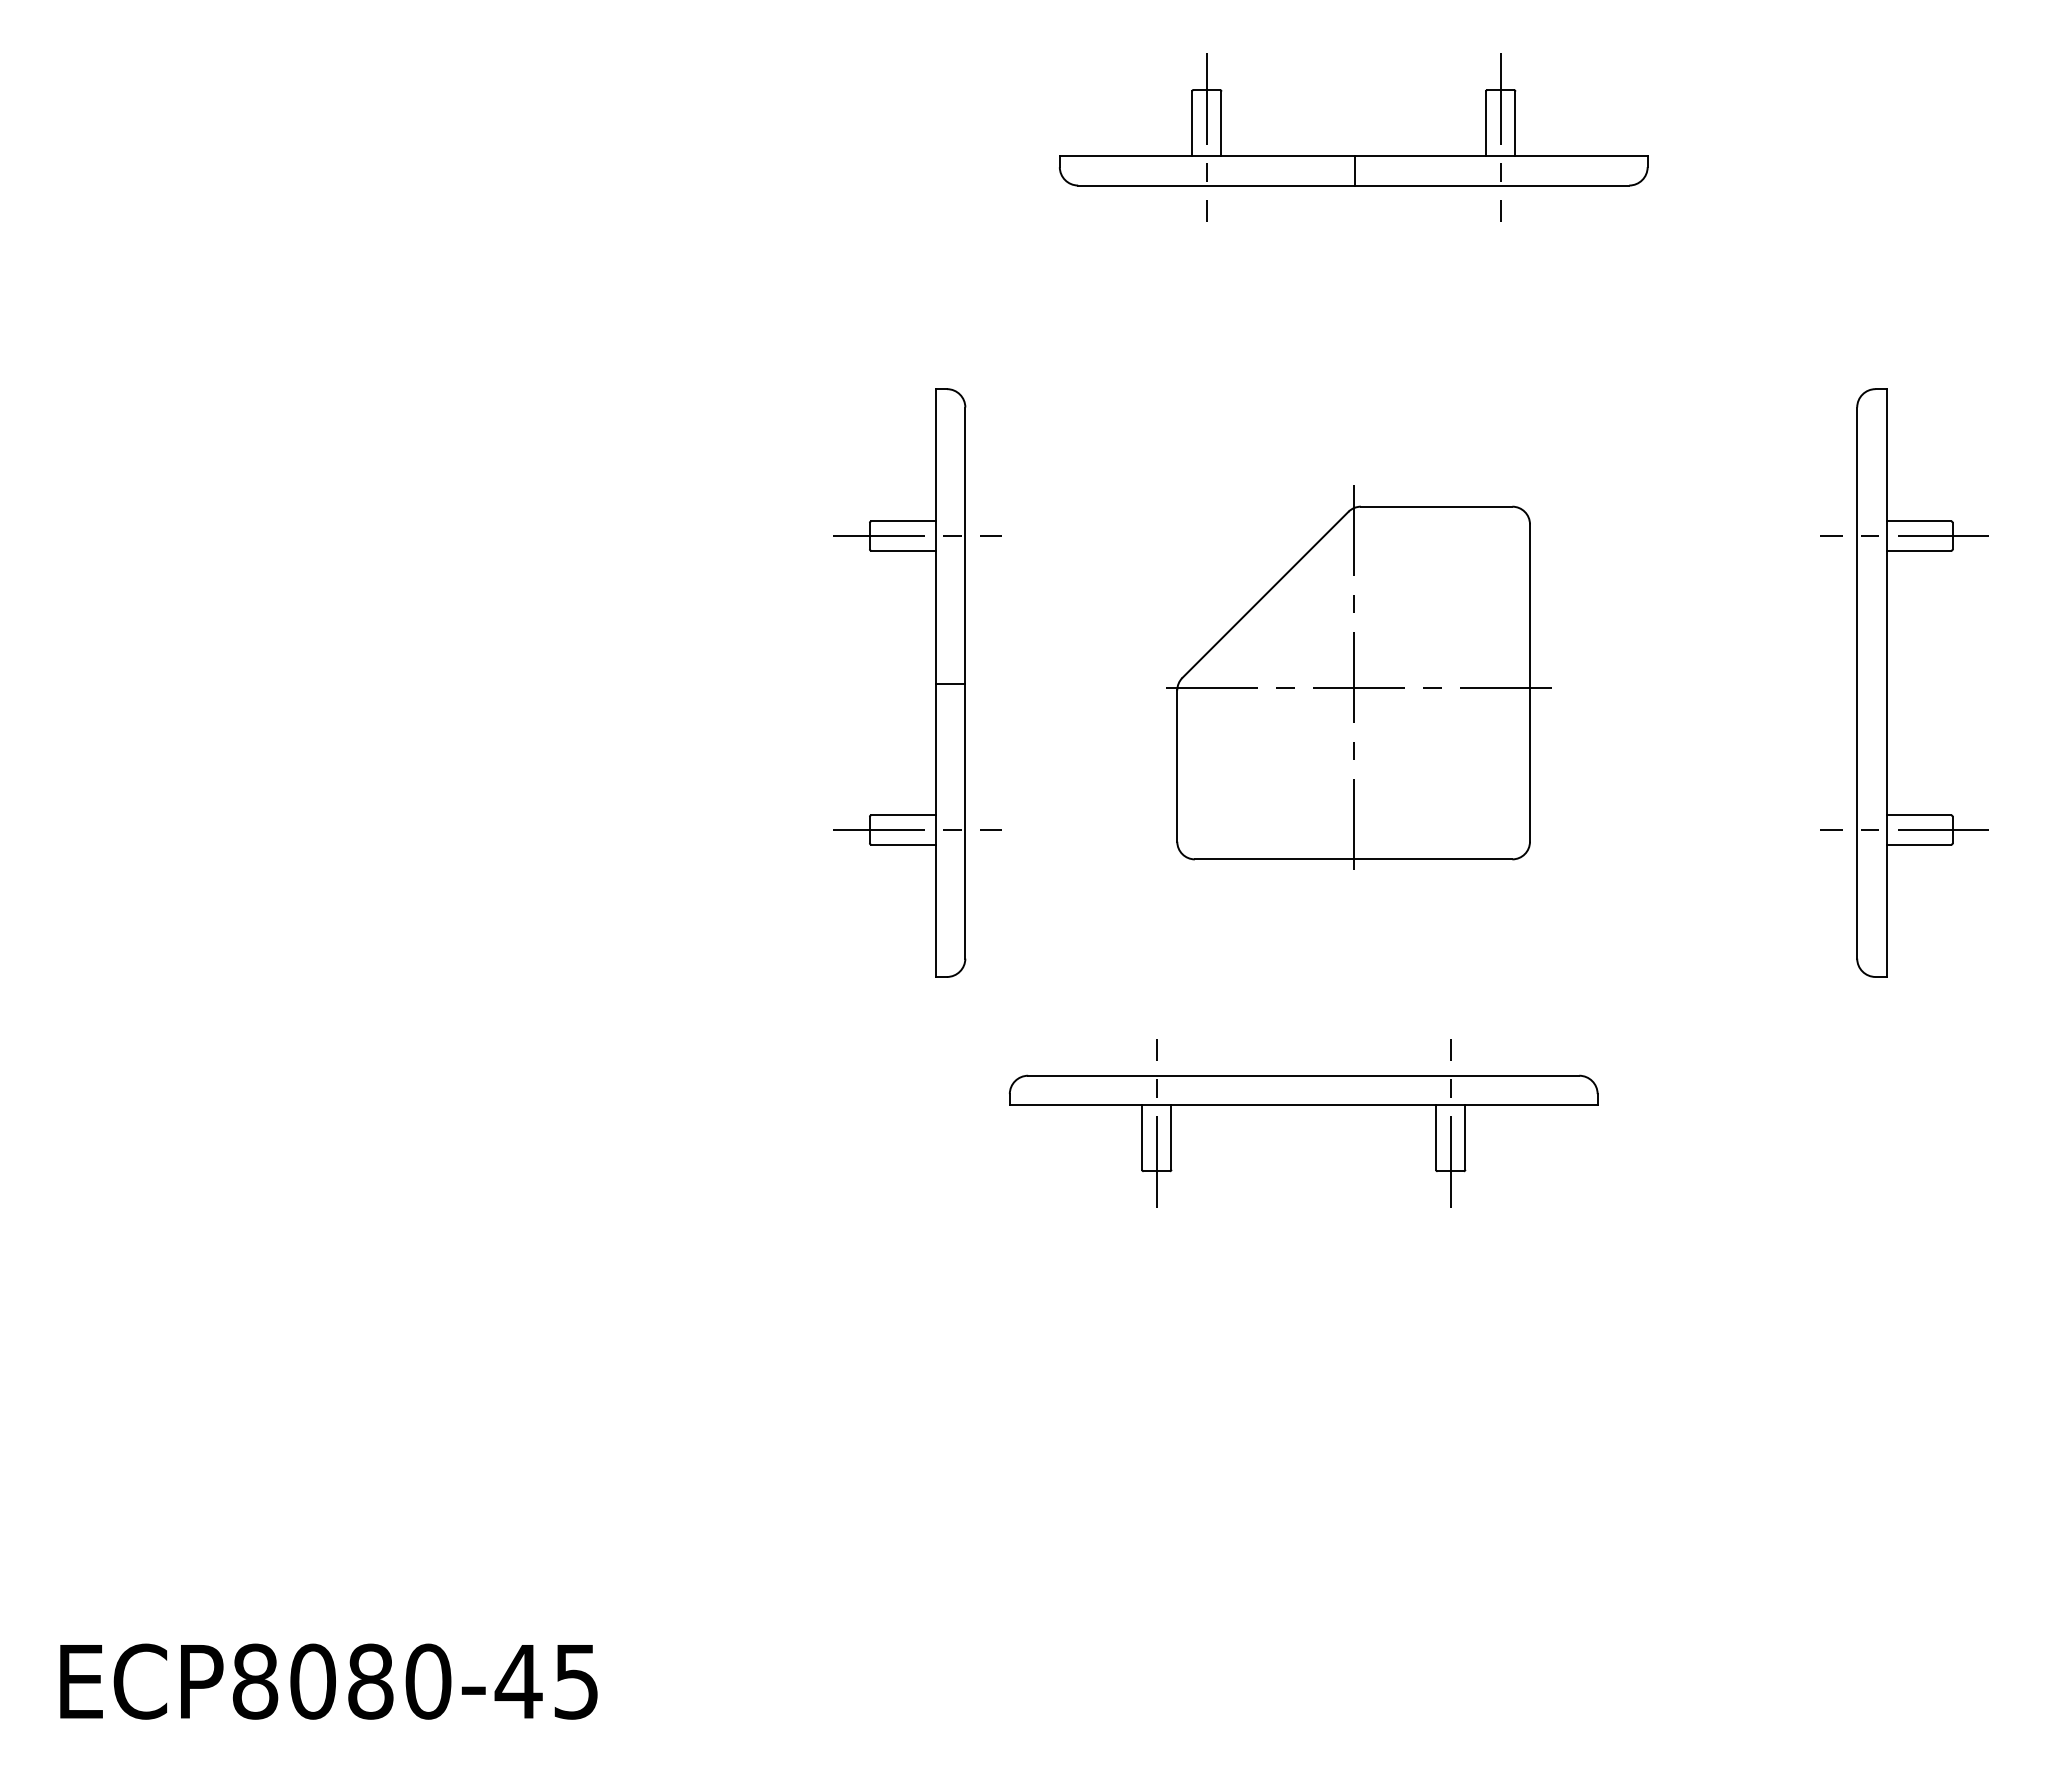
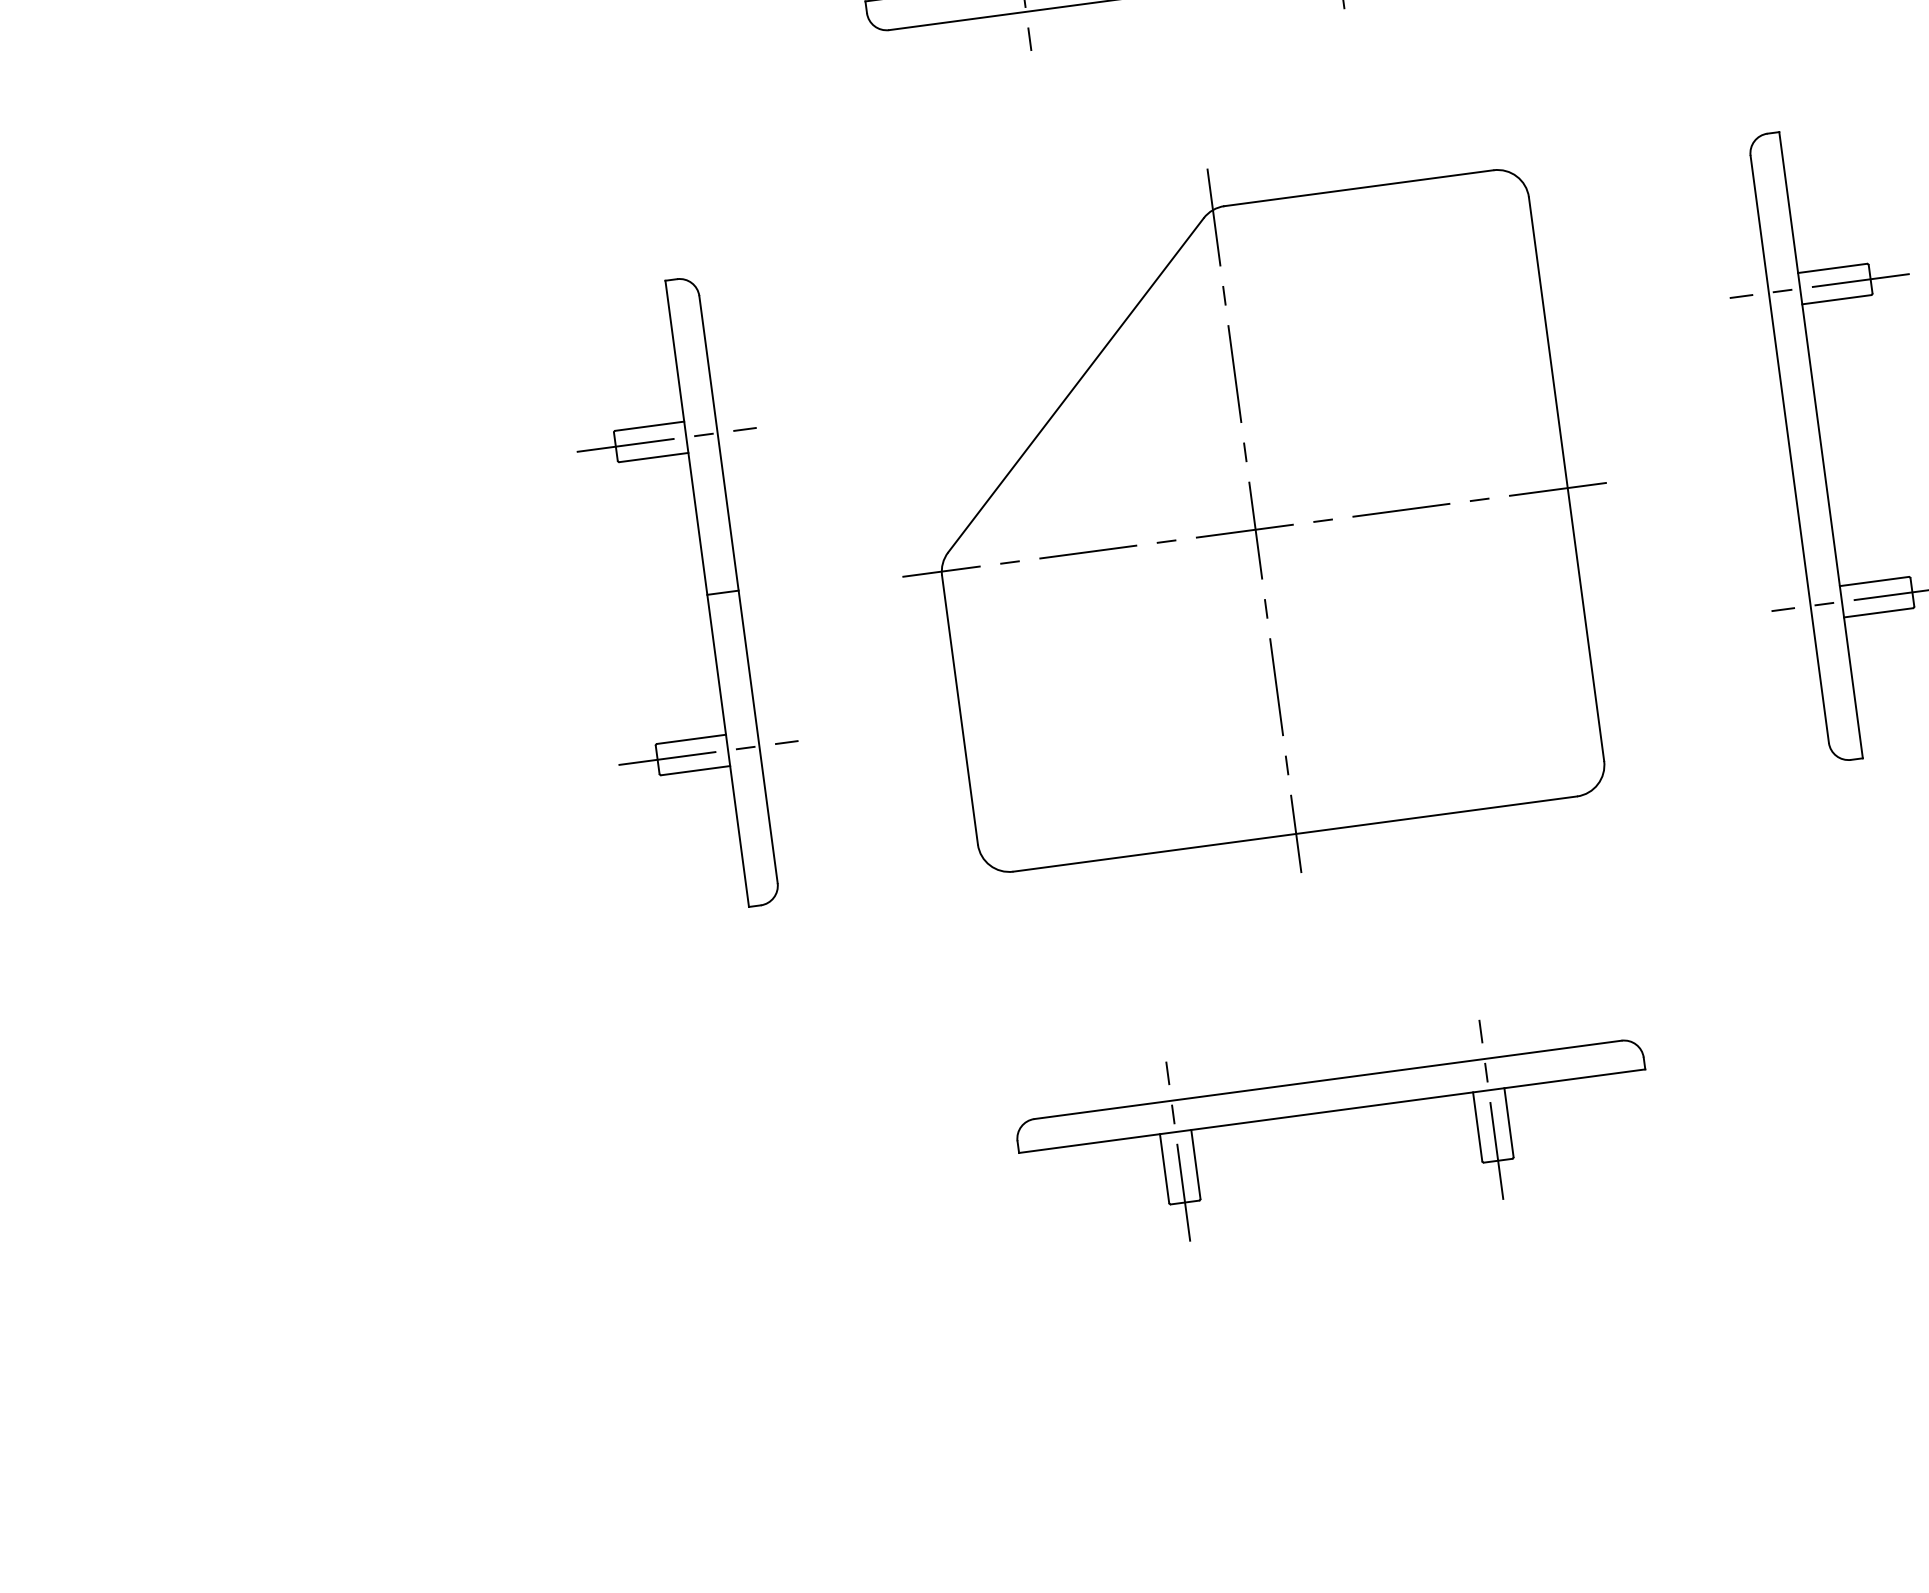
part: (935, 682) -> (706, 593), moved
part: (1353, 682) -> (1253, 520), size x1.67
part: (1303, 1105) -> (1331, 1111), moved

